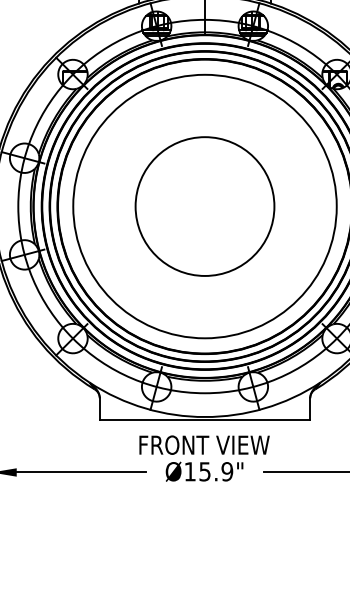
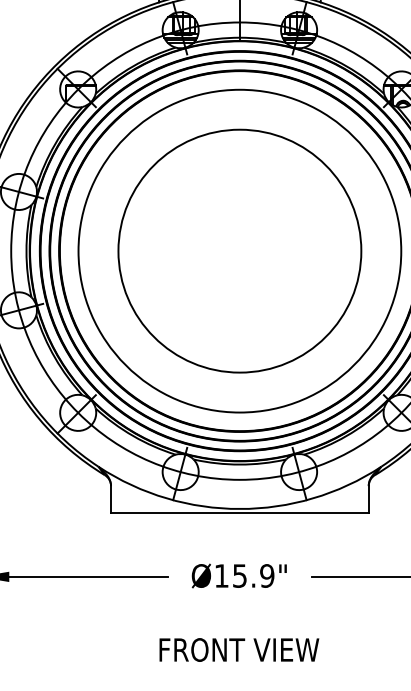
circle: (204, 206) -> (239, 251), size x1.43
text: (204, 444) -> (239, 649), moved

